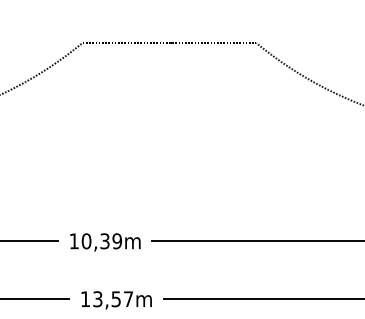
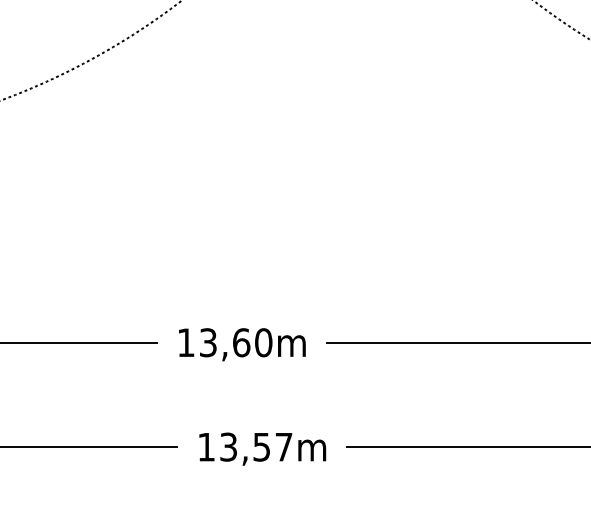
text: (101, 241) -> (235, 343), 10,39m -> 13,60m

